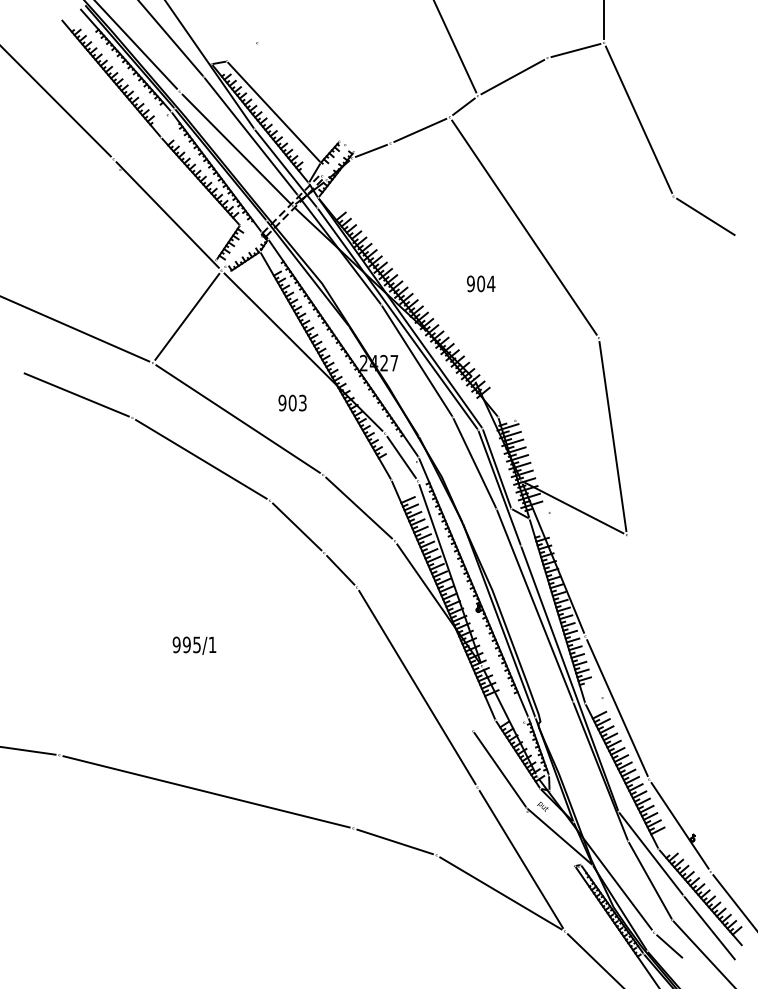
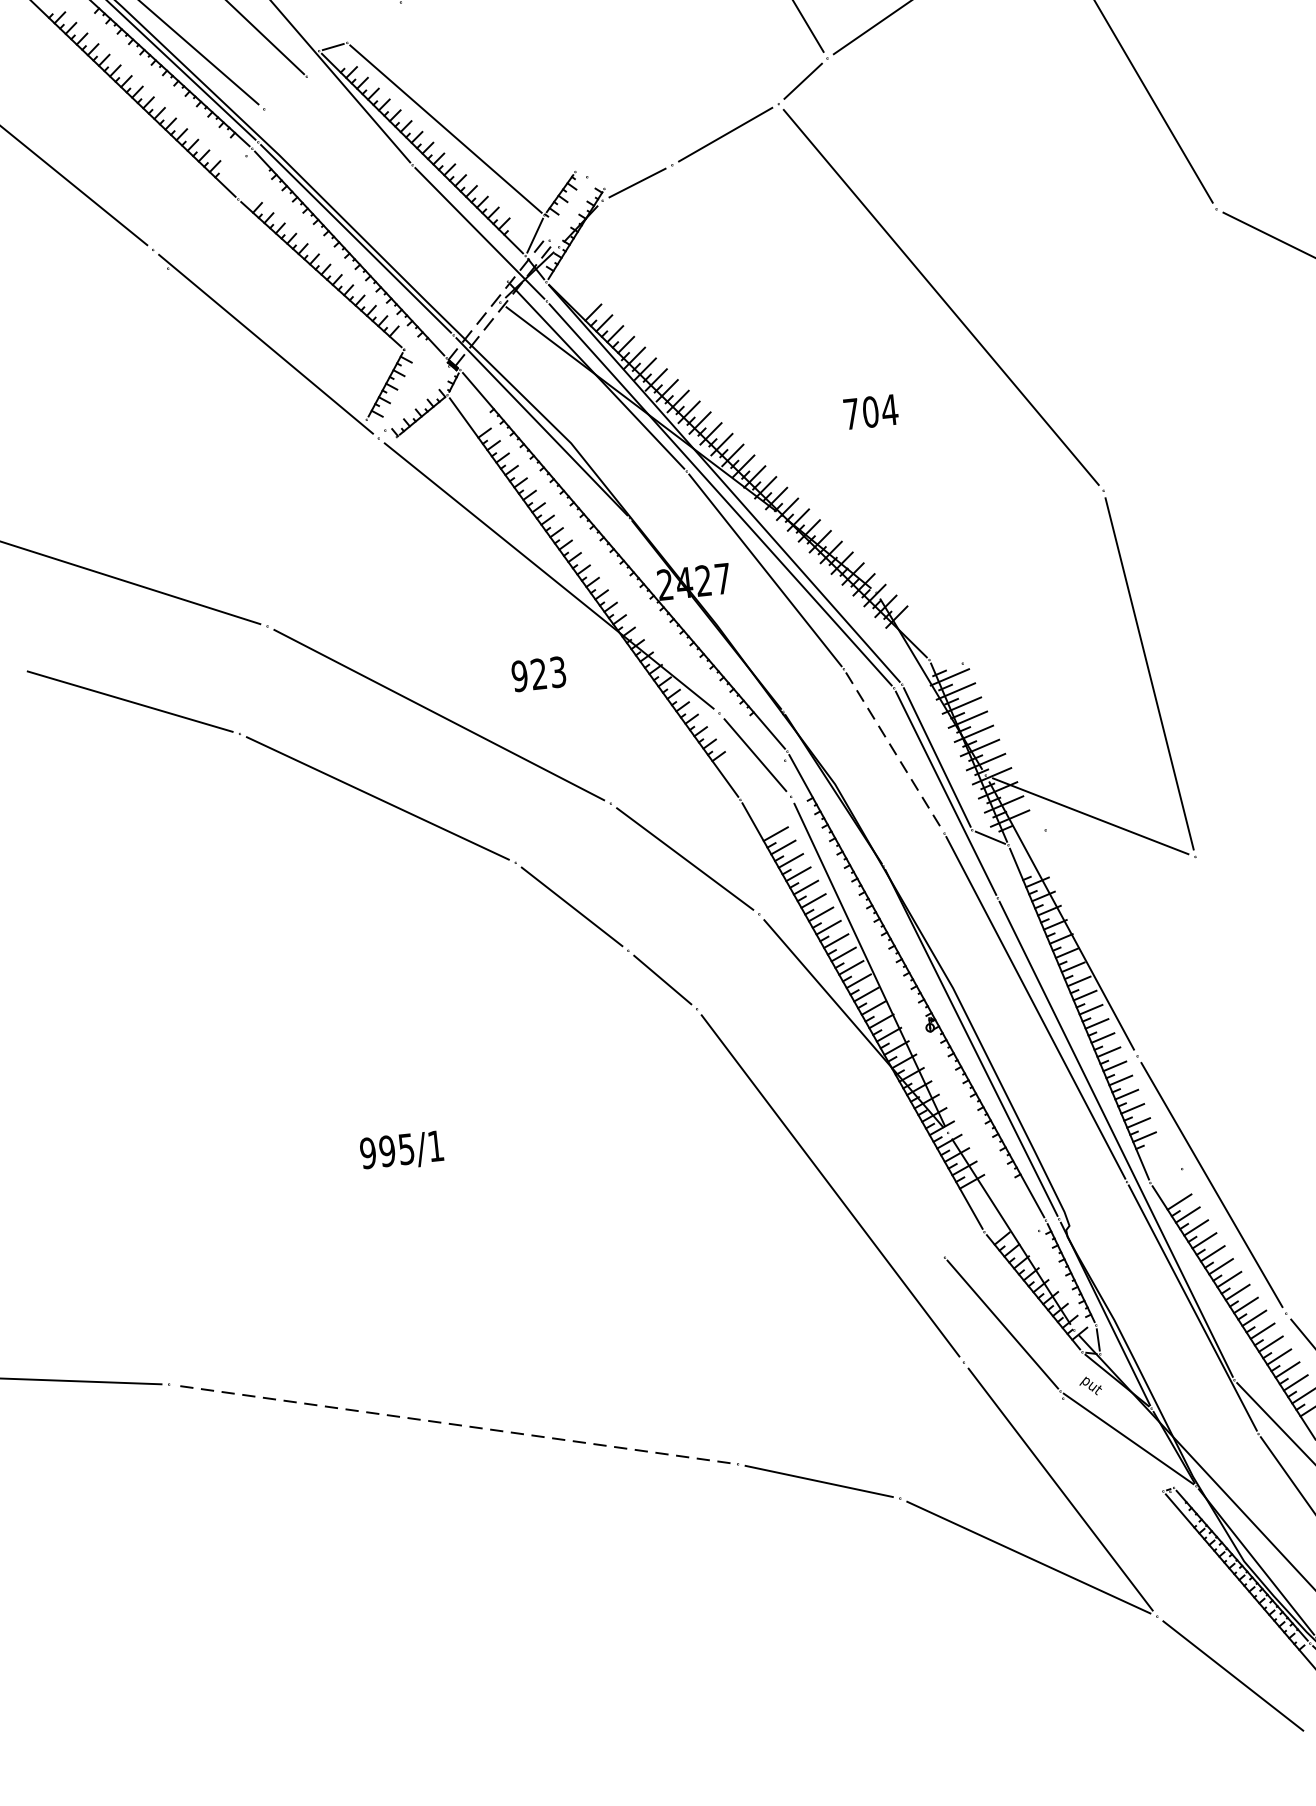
line: (250, 135) -> (406, 177), removed
line: (236, 148) -> (382, 205), removed
text: (470, 283) -> (850, 413), 904 -> 704
line: (187, 316) -> (323, 531), removed
text: (292, 402) -> (538, 673), 903 -> 923
line: (474, 463) -> (893, 752), solid -> dashed
line: (206, 791) -> (453, 1423), solid -> dashed

